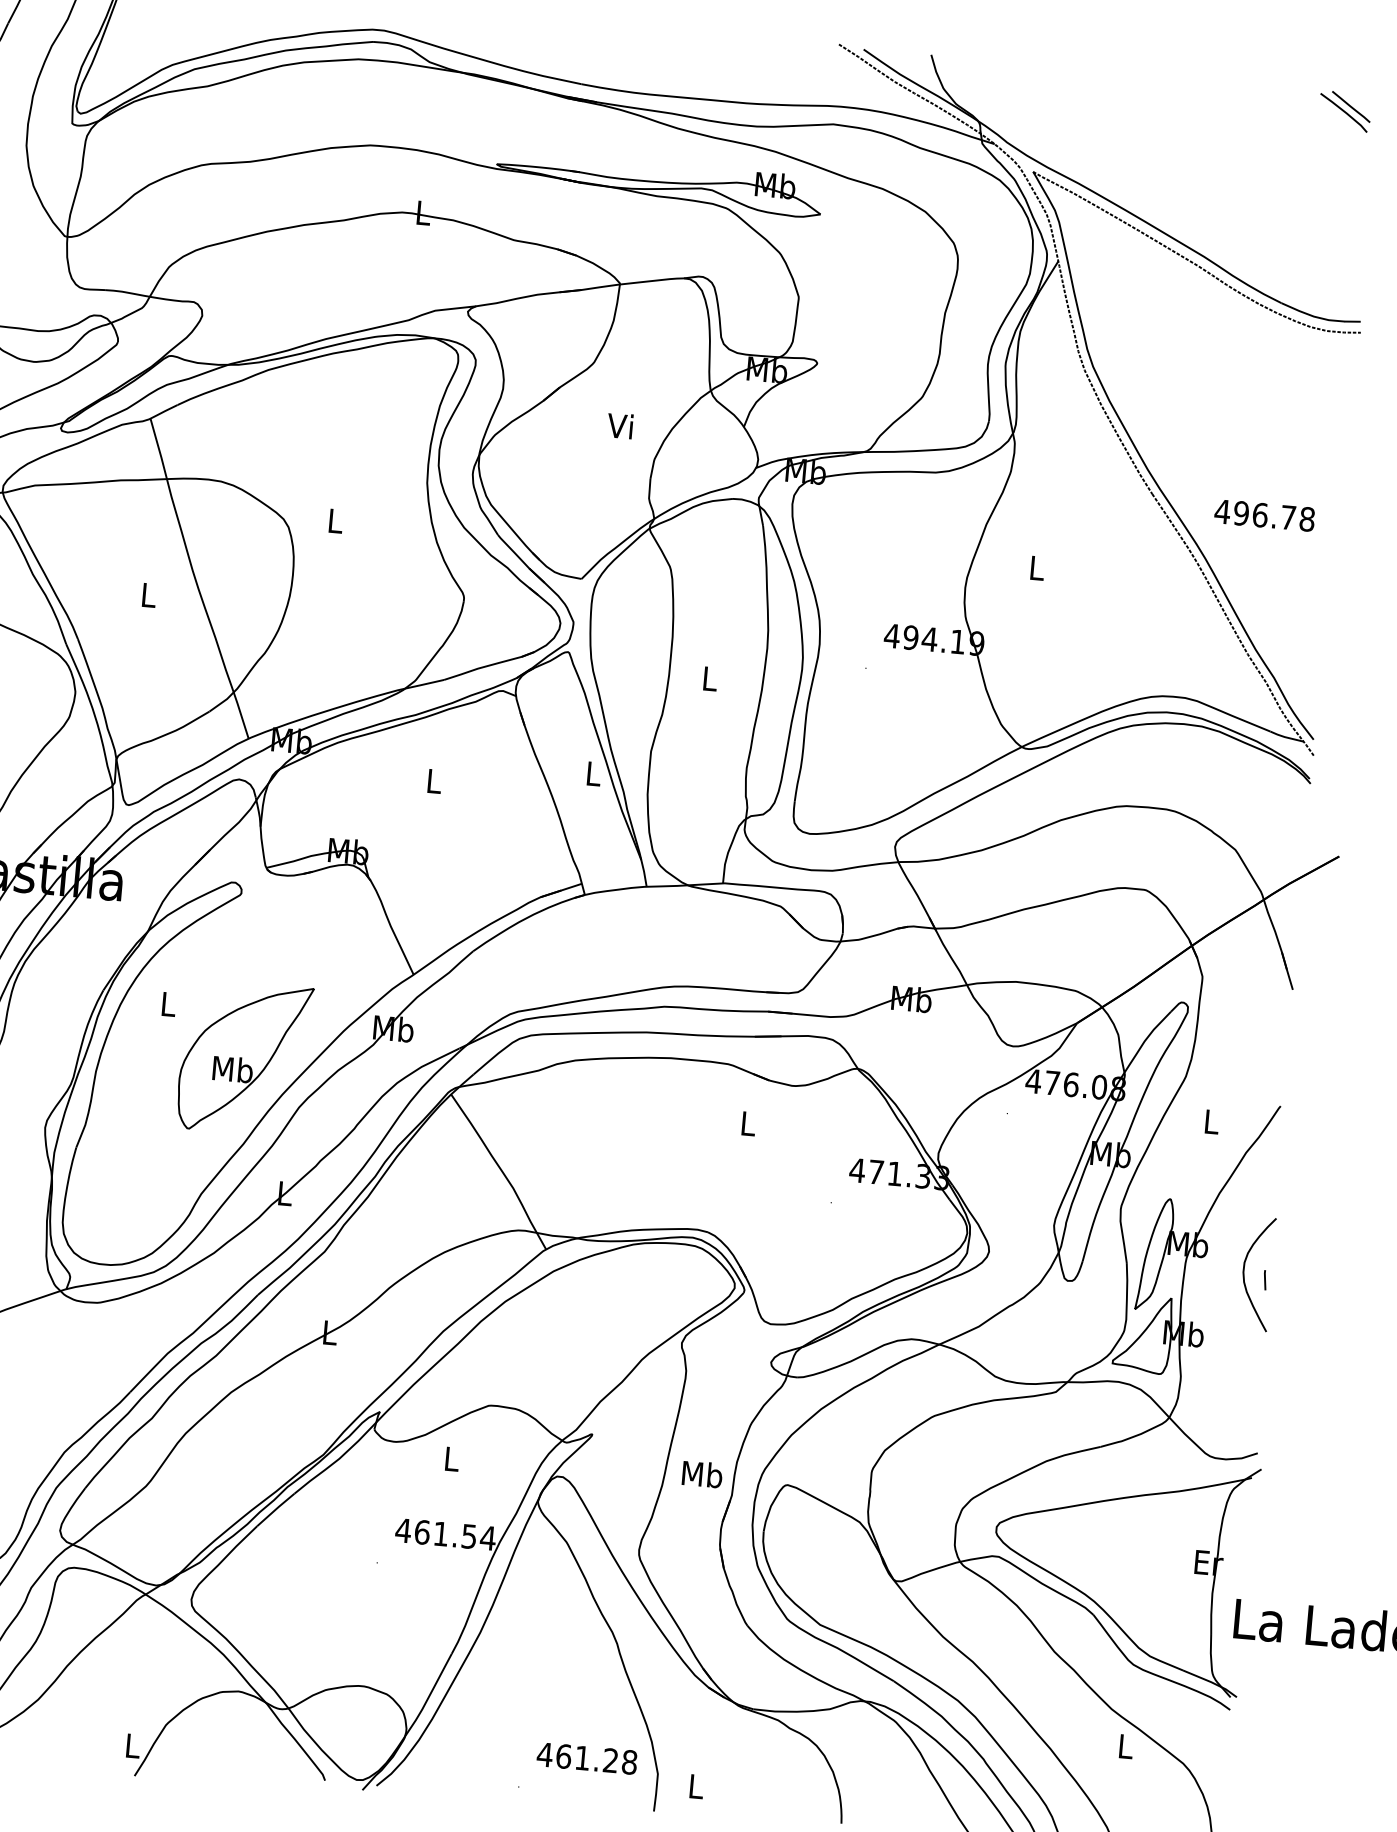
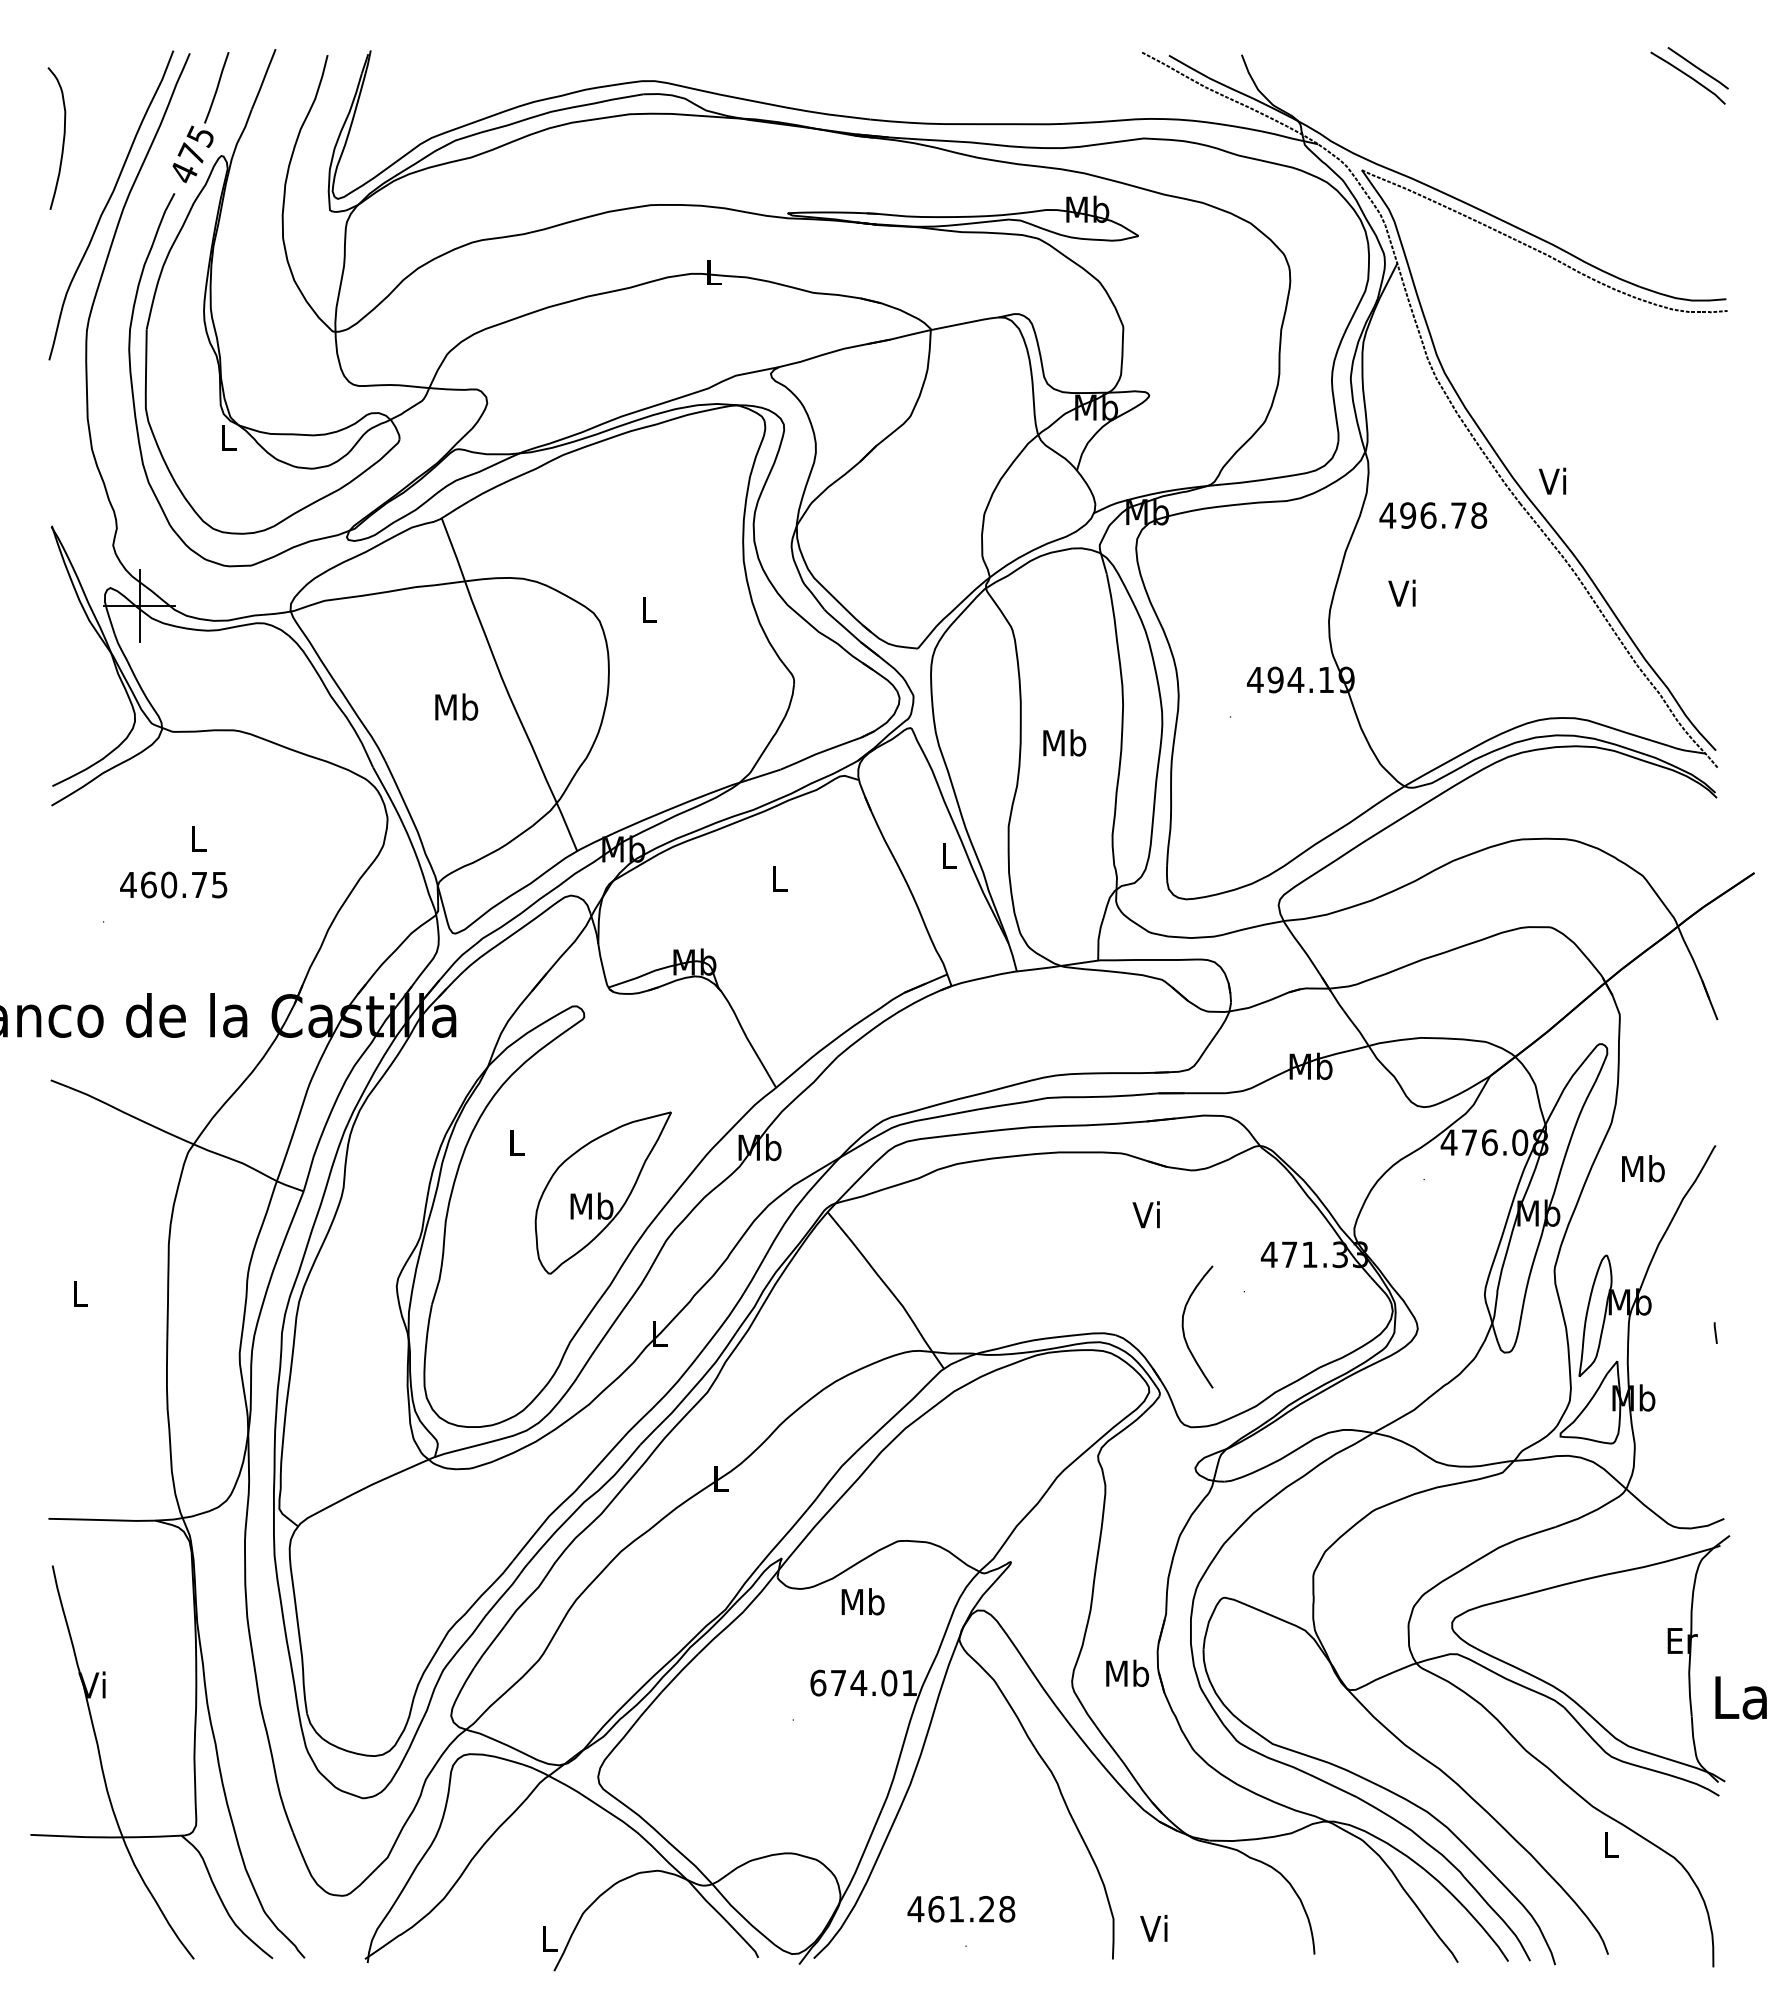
part: (1345, 111) -> (1689, 75), size x1.4
text: (620, 425) -> (1552, 480), moved
text: (1264, 515) -> (1433, 515), moved
text: (1034, 566) -> (1401, 592), L -> Vi
text: (148, 594) -> (456, 706), L -> Mb
text: (709, 678) -> (1064, 742), L -> Mb
text: (1211, 1121) -> (1643, 1168), L -> Mb
text: (745, 1122) -> (1145, 1214), L -> Vi
curve: (1244, 1275) -> (1184, 1329), moved
text: (451, 1458) -> (862, 1601), L -> Mb
text: (702, 1473) -> (1127, 1672), moved
text: (445, 1533) -> (863, 1682), 461.54 -> 674.01
text: (587, 1758) -> (961, 1909), moved
text: (694, 1785) -> (1153, 1927), L -> Vi

